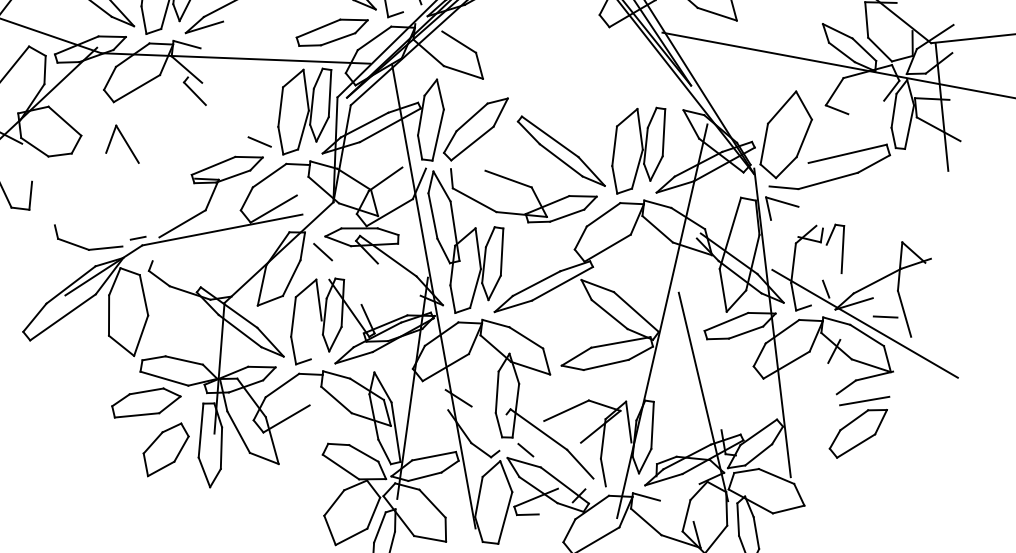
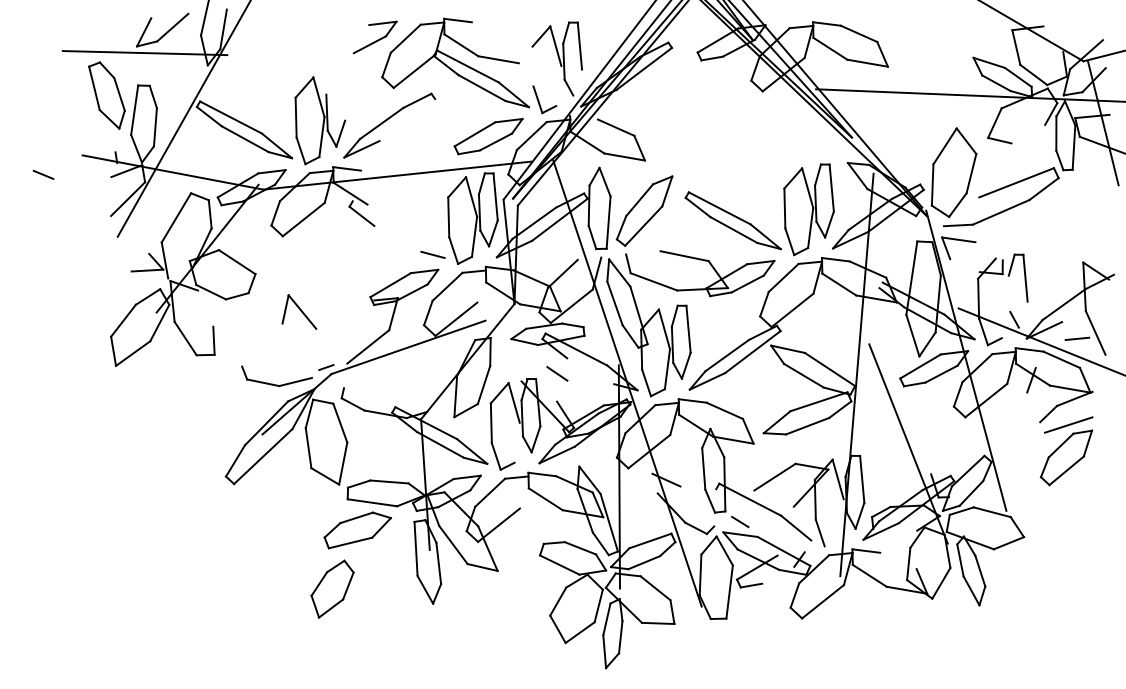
part: (124, 143) -> (299, 311), moved
line: (323, 251) -> (557, 373), moved
part: (165, 449) -> (332, 588), moved

